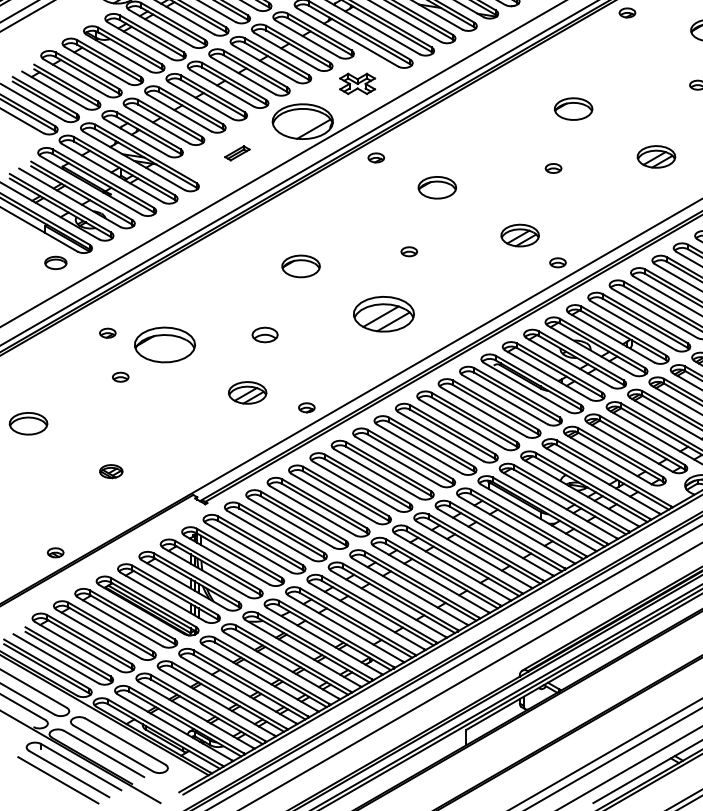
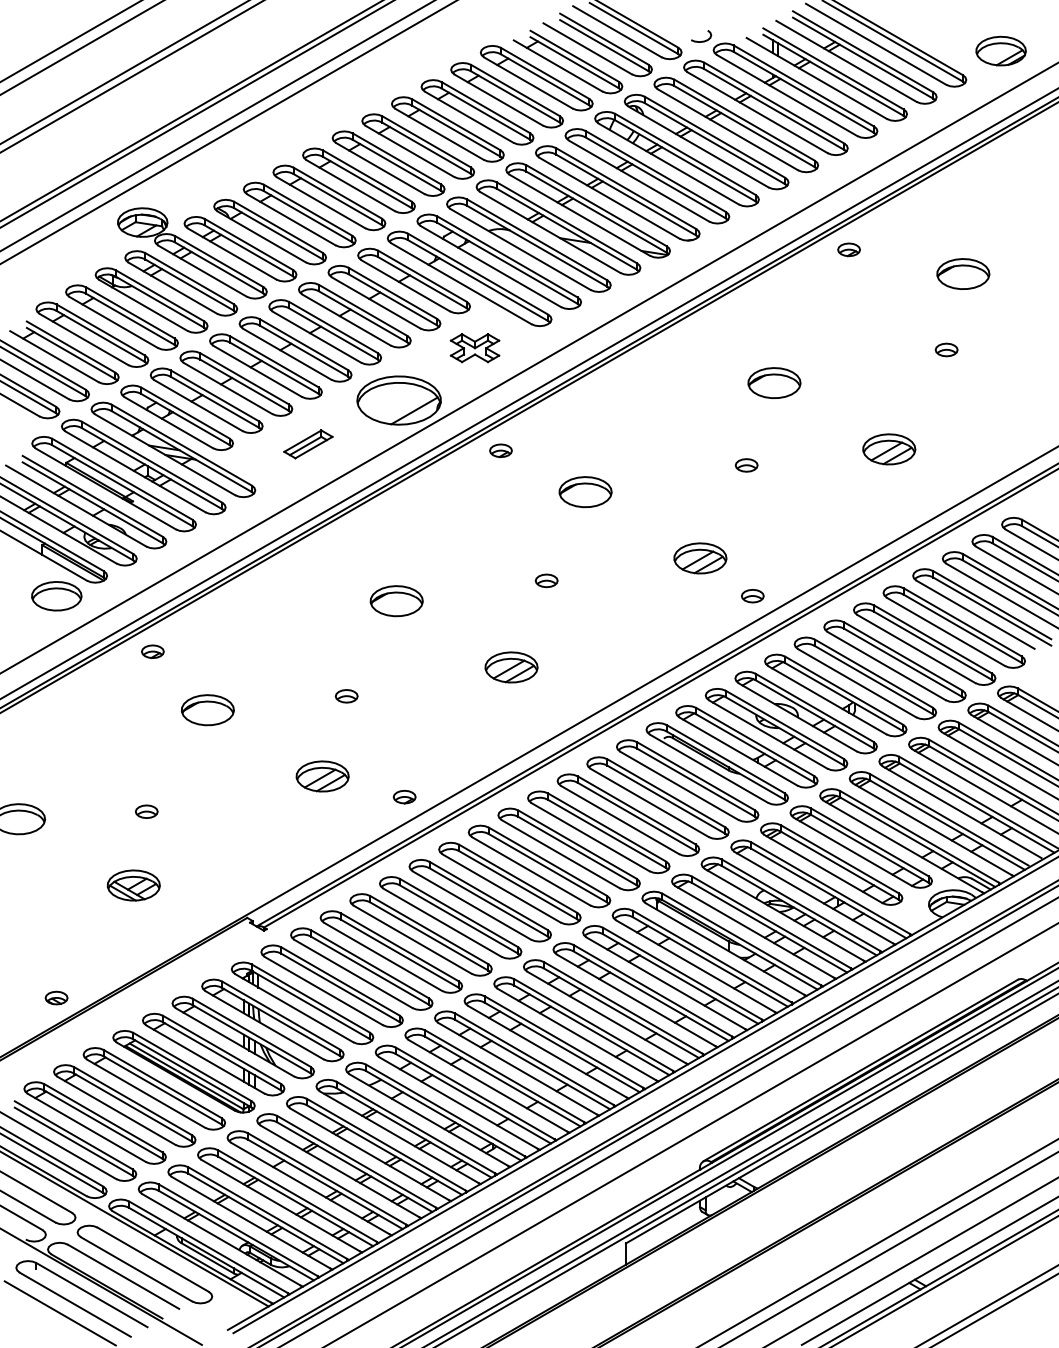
part: (237, 153) -> (308, 444), size x1.43
part: (55, 263) -> (56, 596), size x1.67
part: (383, 314) -> (511, 667), size x0.62
part: (107, 333) -> (152, 651), moved
part: (264, 335) -> (346, 696), size x0.62
part: (164, 345) -> (207, 710), size x0.62
part: (120, 377) -> (146, 811), moved
part: (111, 471) -> (133, 885), size x1.67

